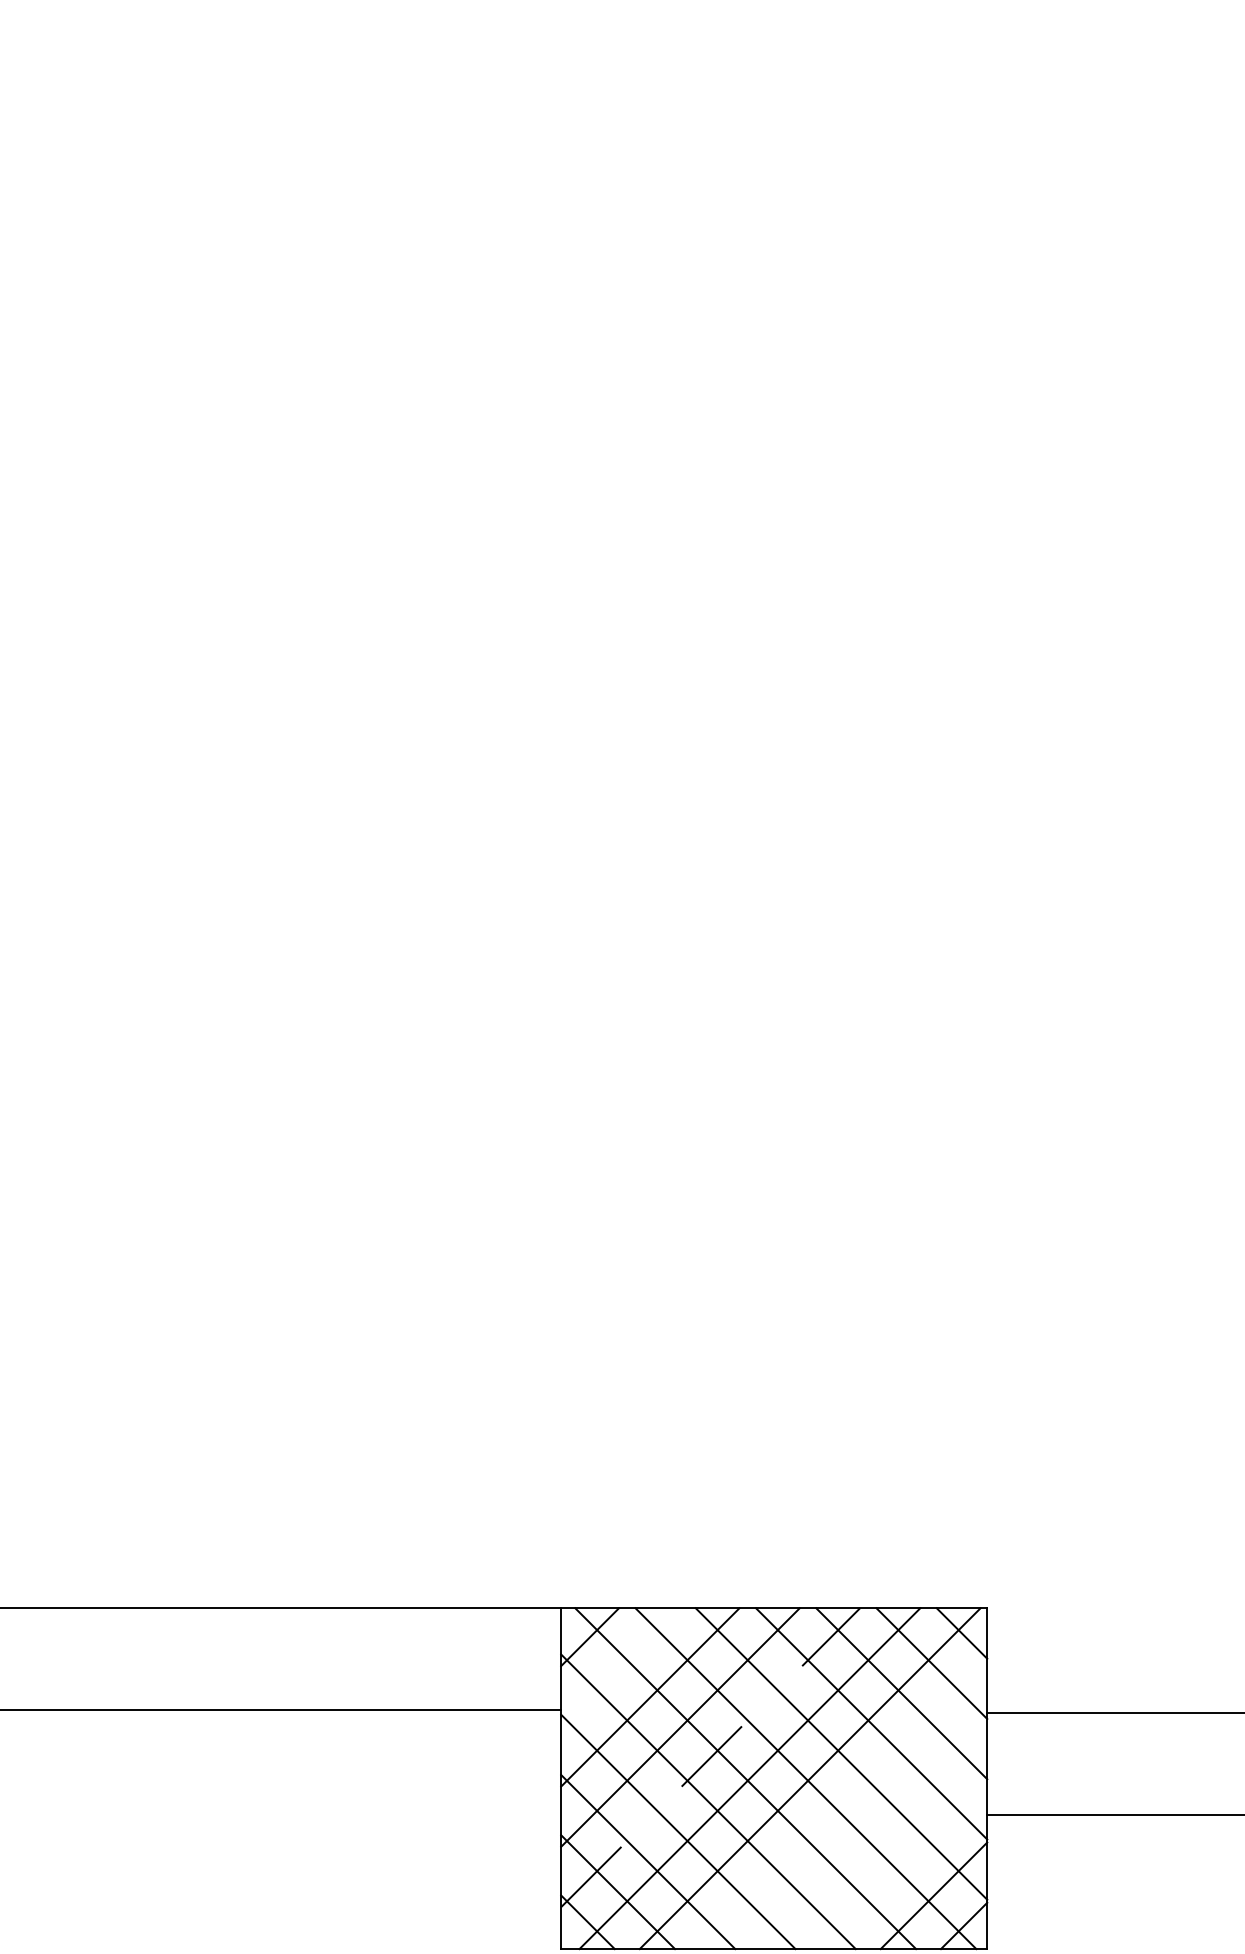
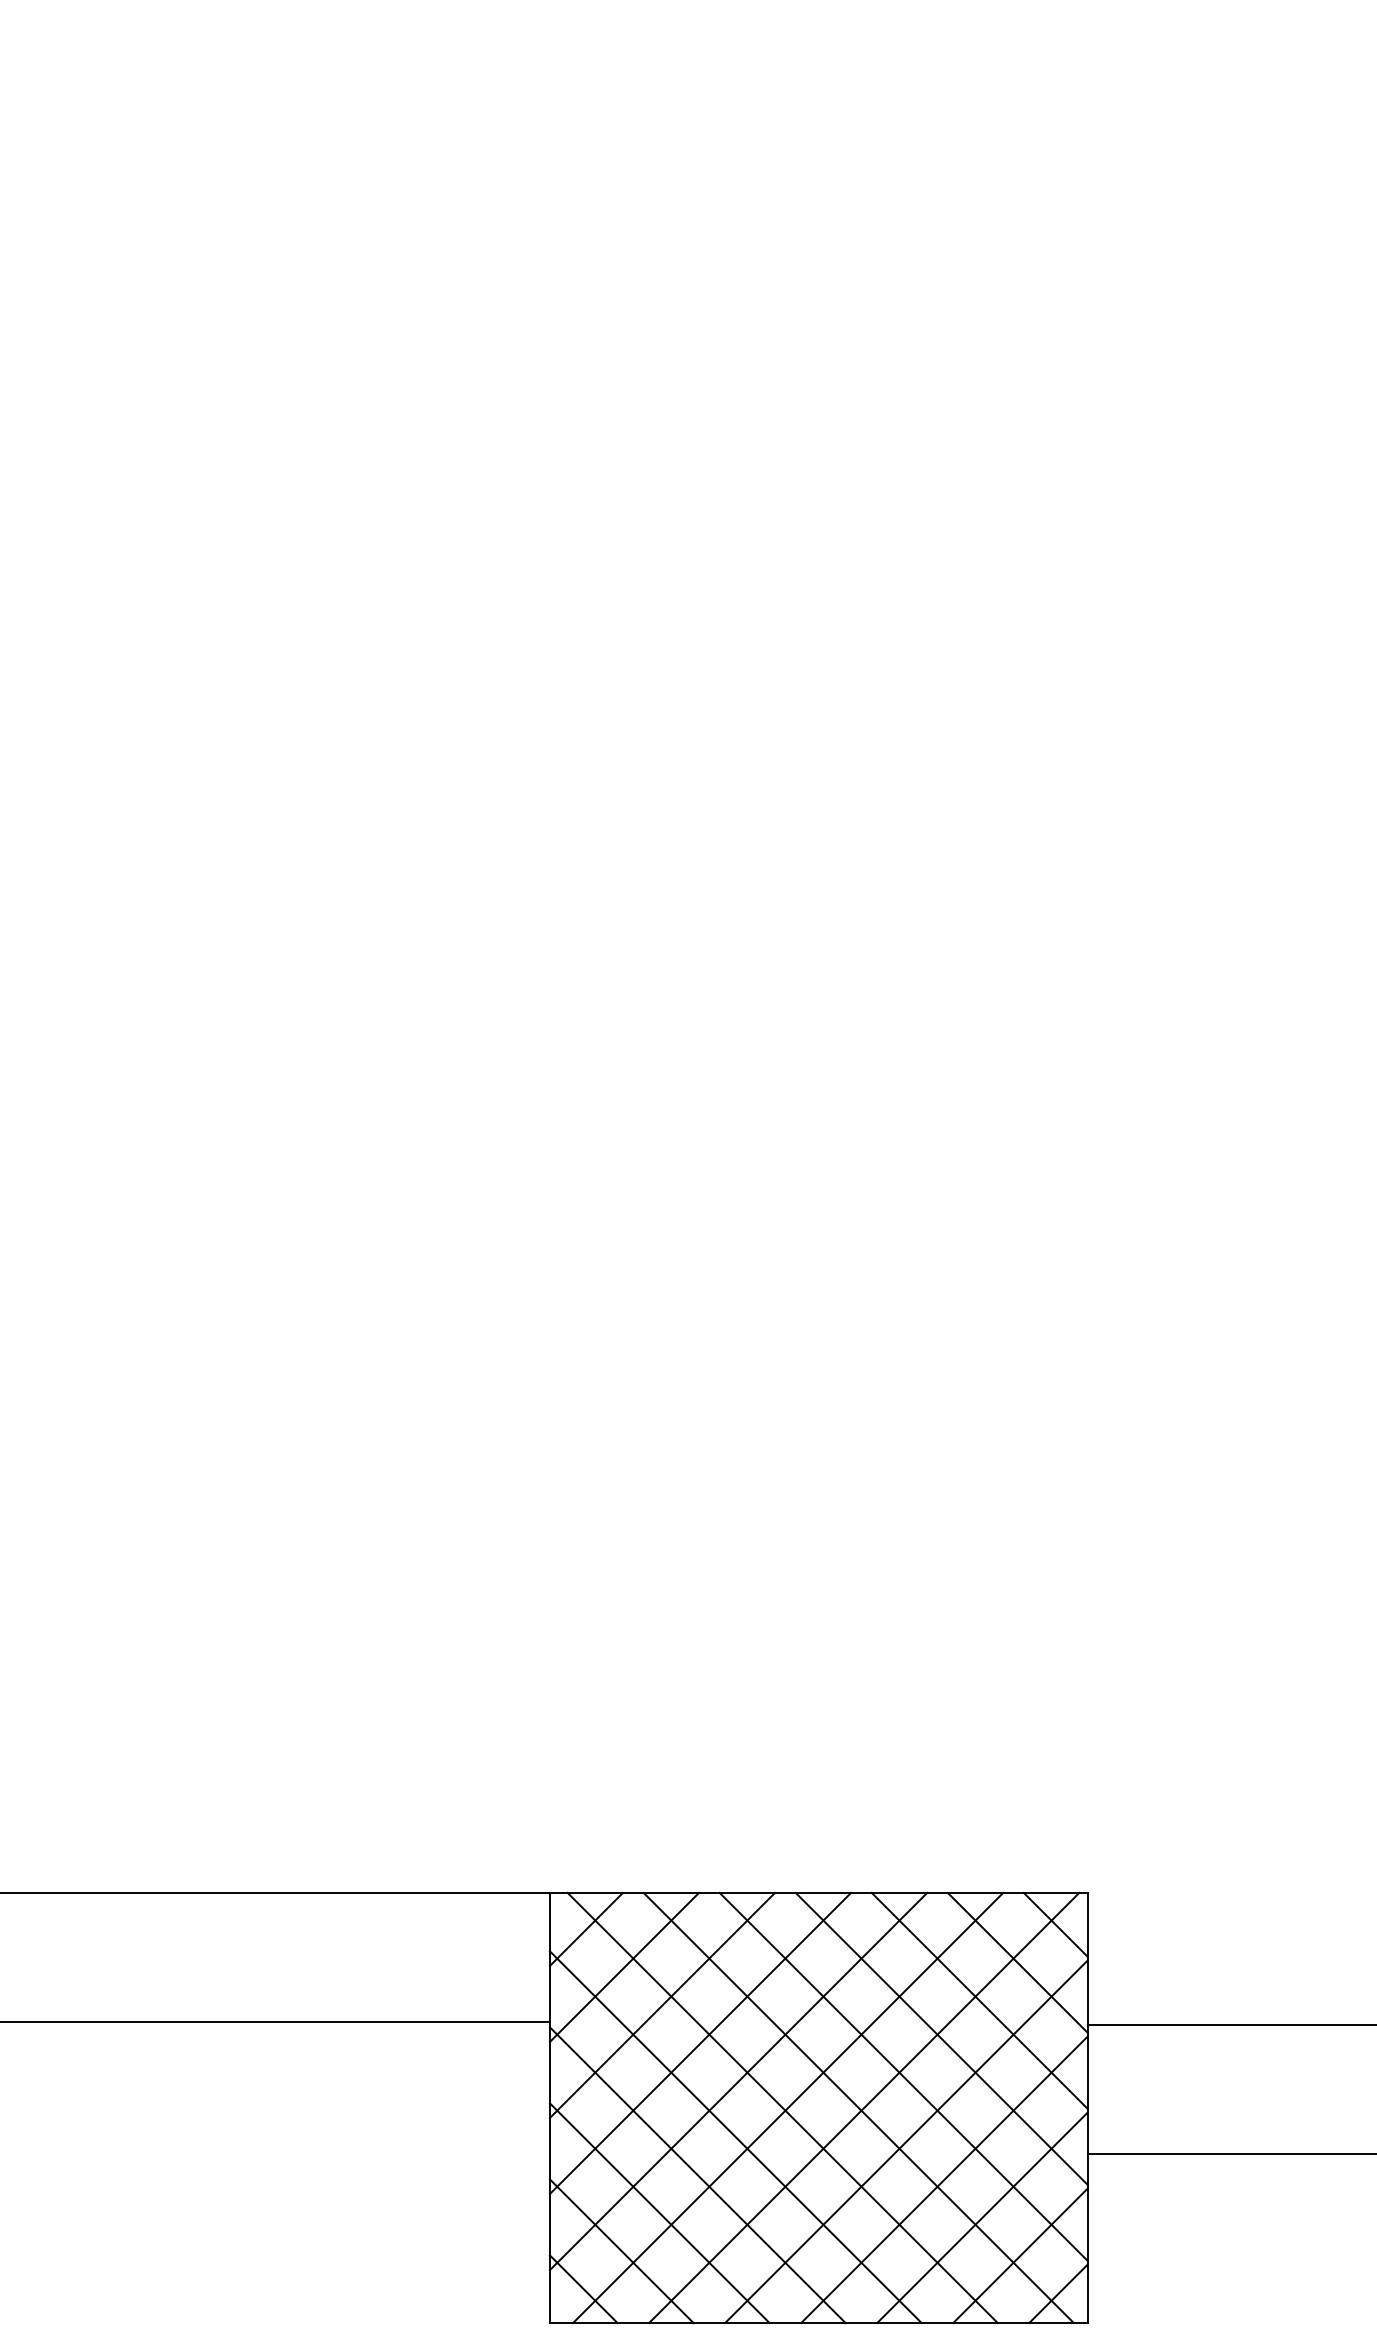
line: (620, 1667) -> (624, 1967), added
line: (711, 1757) -> (739, 2081), dashed -> solid
line: (843, 1805) -> (906, 2141), added
line: (873, 1835) -> (944, 2179), added
line: (903, 1865) -> (981, 2217), added

